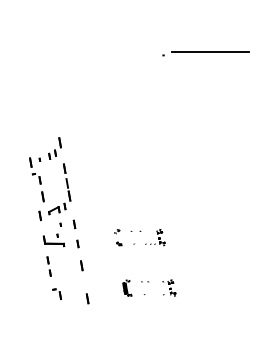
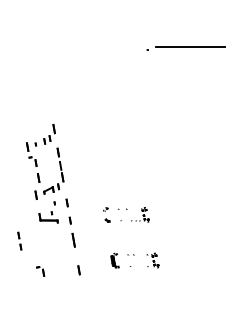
part: (81, 265) -> (73, 240), size x1.6
part: (48, 266) -> (19, 241), moved
part: (56, 293) -> (40, 270), moved

